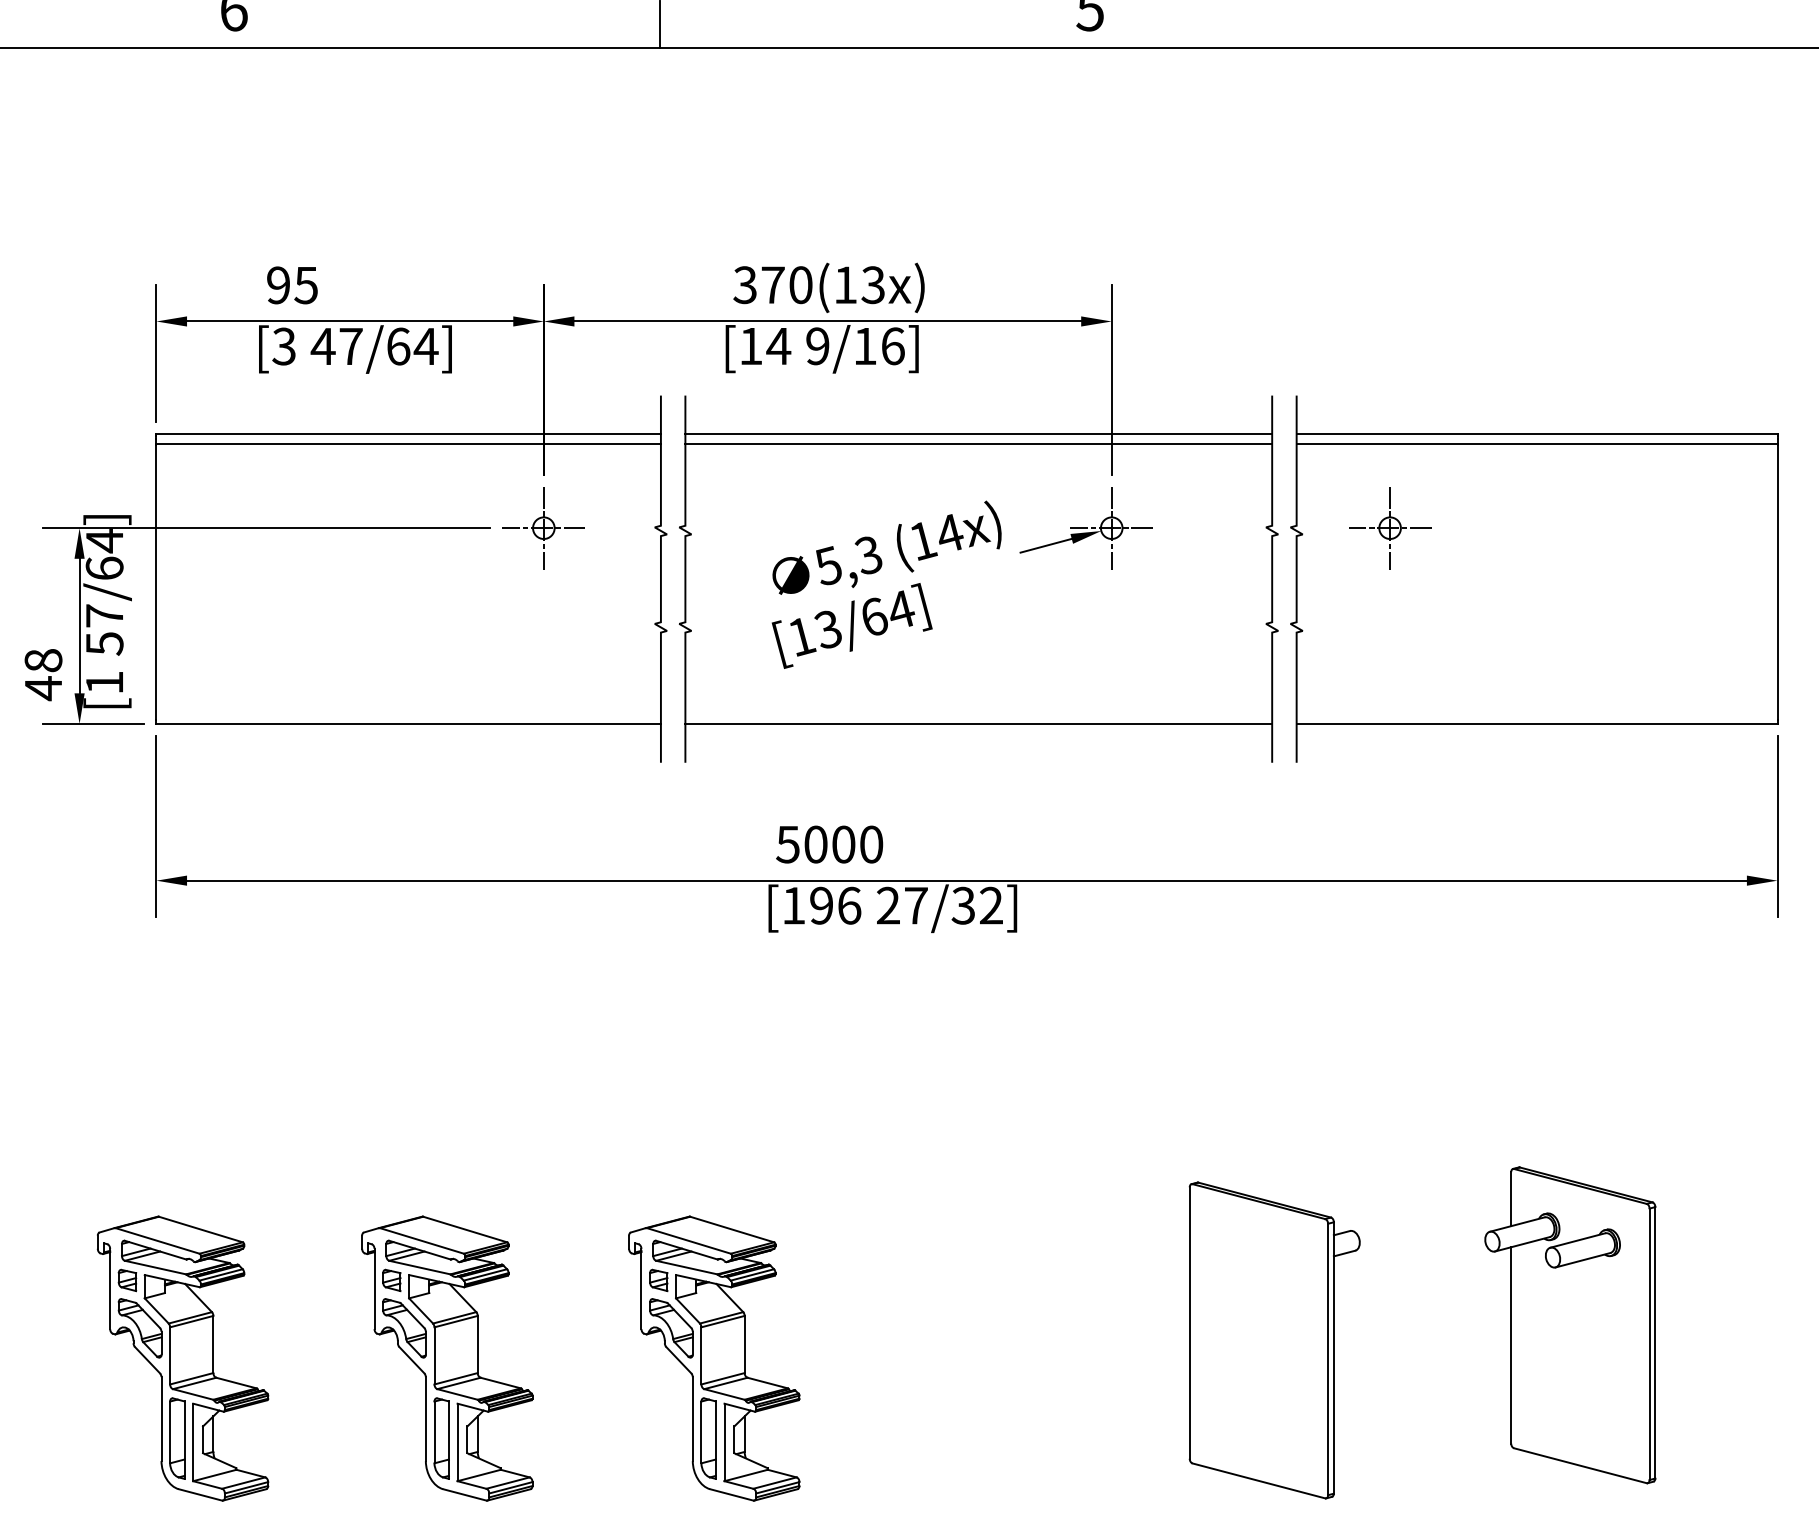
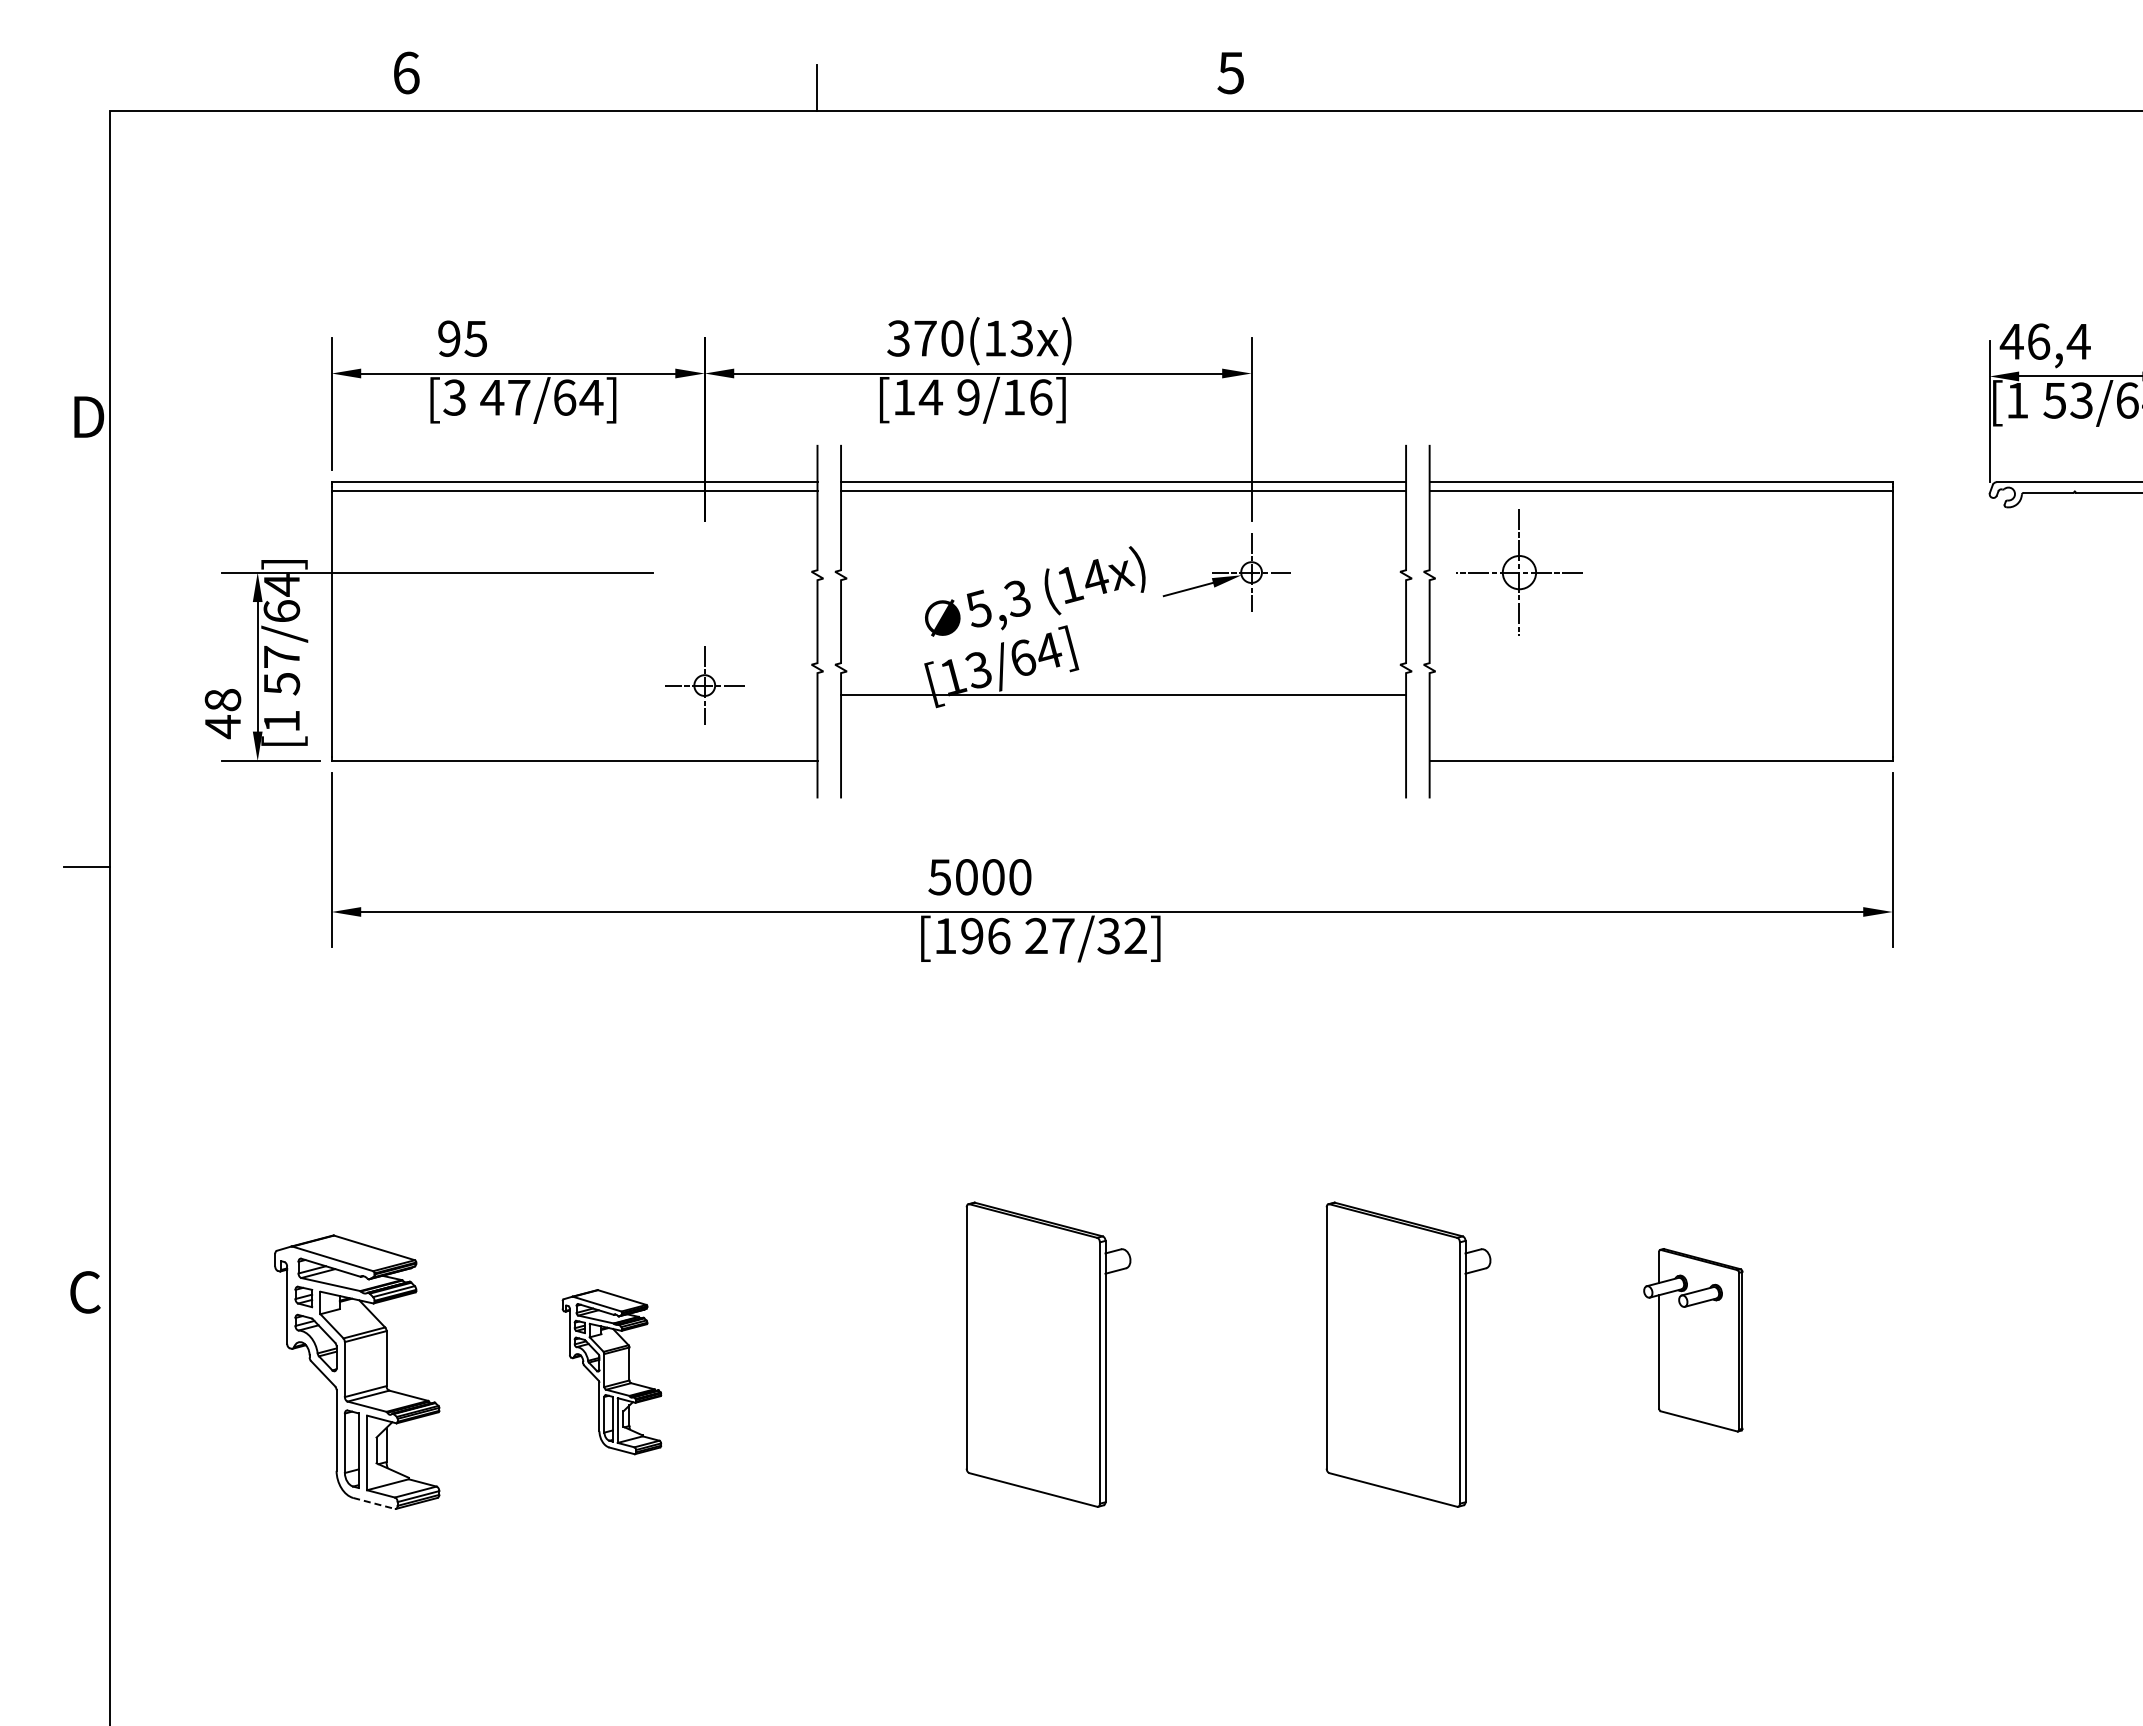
part: (543, 528) -> (704, 685), moved
part: (1389, 528) -> (1519, 572), size x1.6
line: (978, 724) -> (1123, 695), moved
part: (1570, 1325) -> (1693, 1340), size x0.6
part: (900, 1340) -> (1048, 1354), added
part: (447, 1357) -> (611, 1371), size x0.6
part: (713, 1357) -> (868, 1371), removed
line: (200, 1494) -> (374, 1503), solid -> dashed

